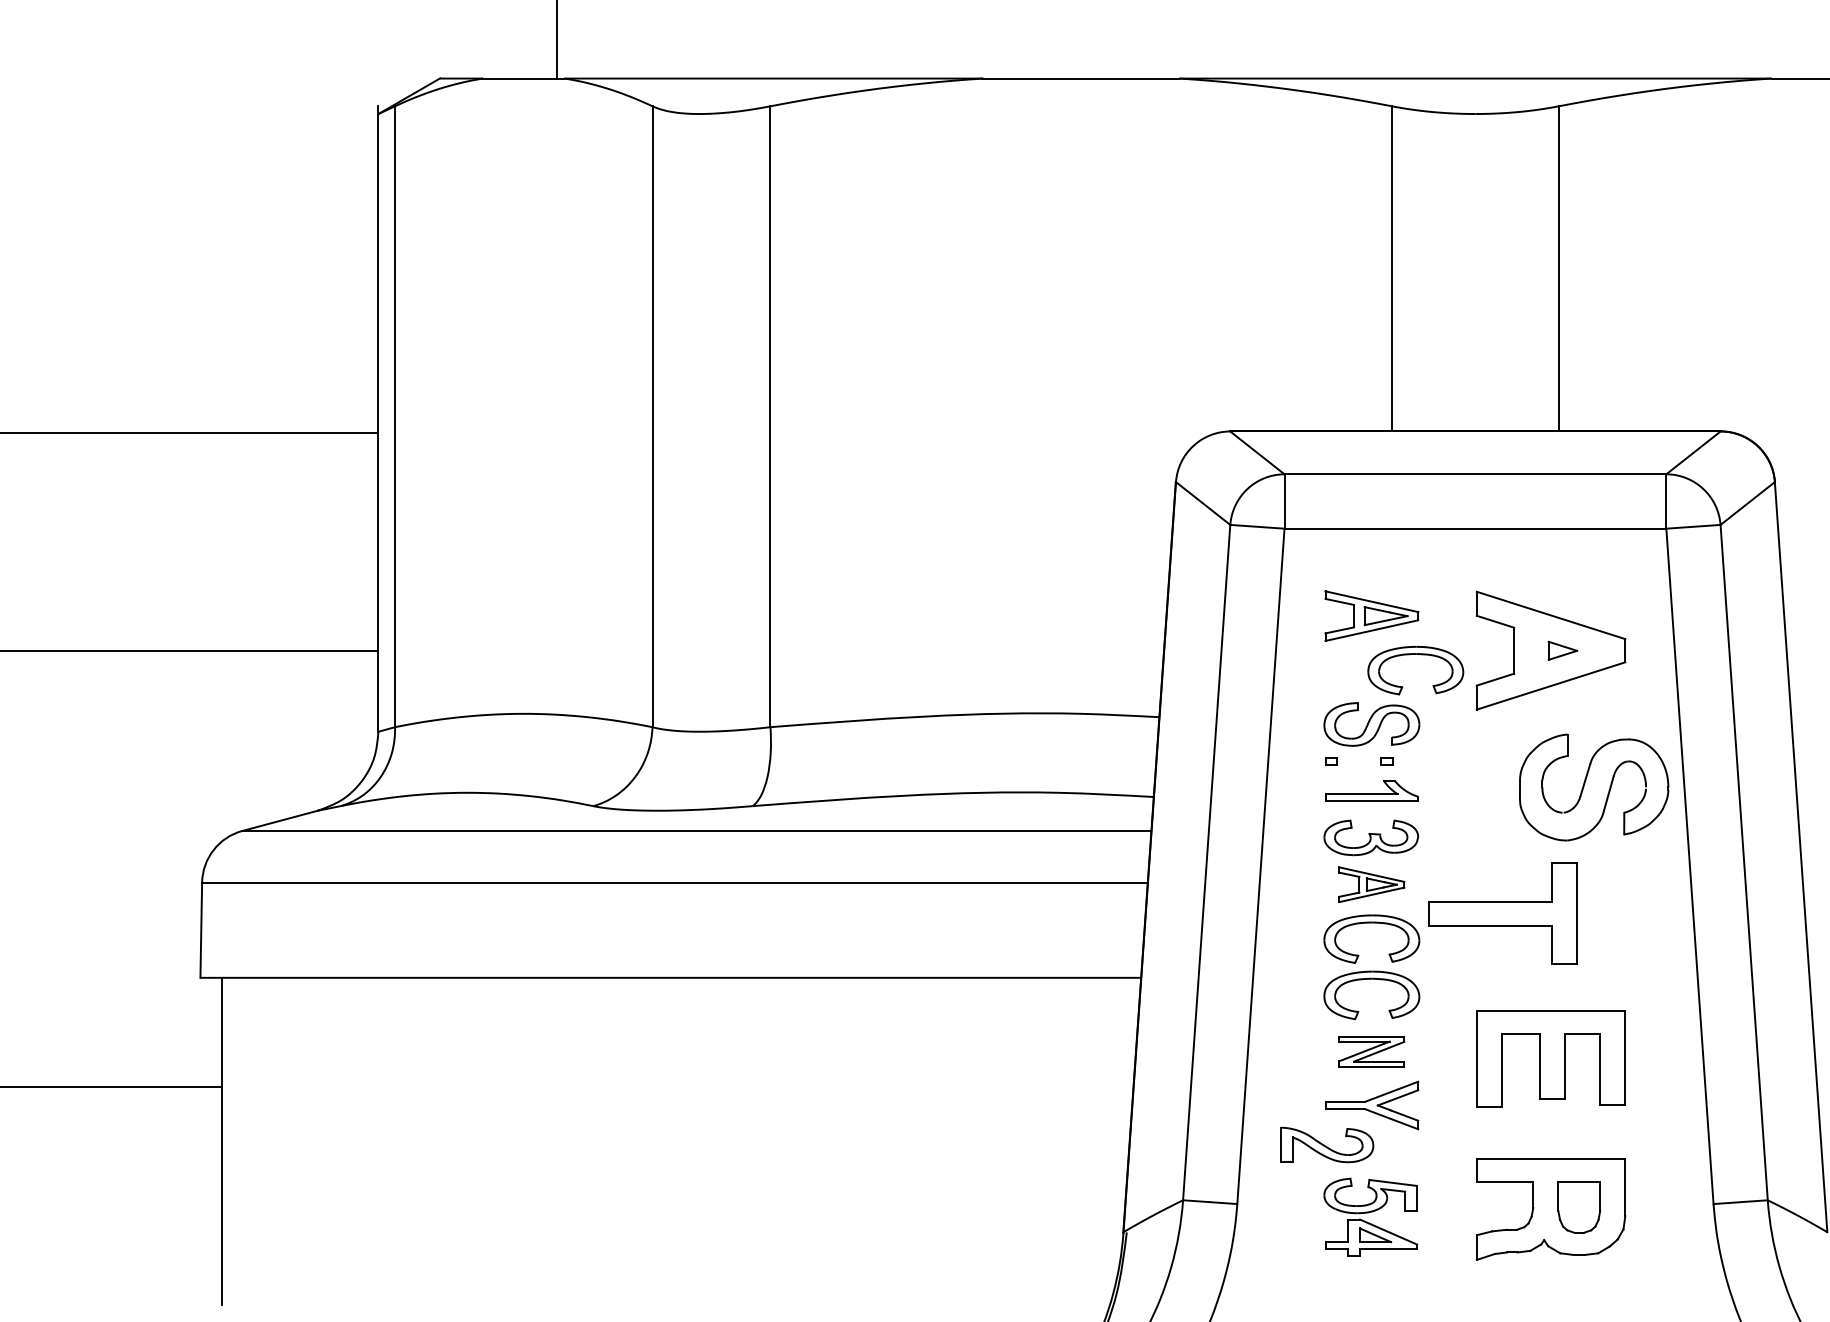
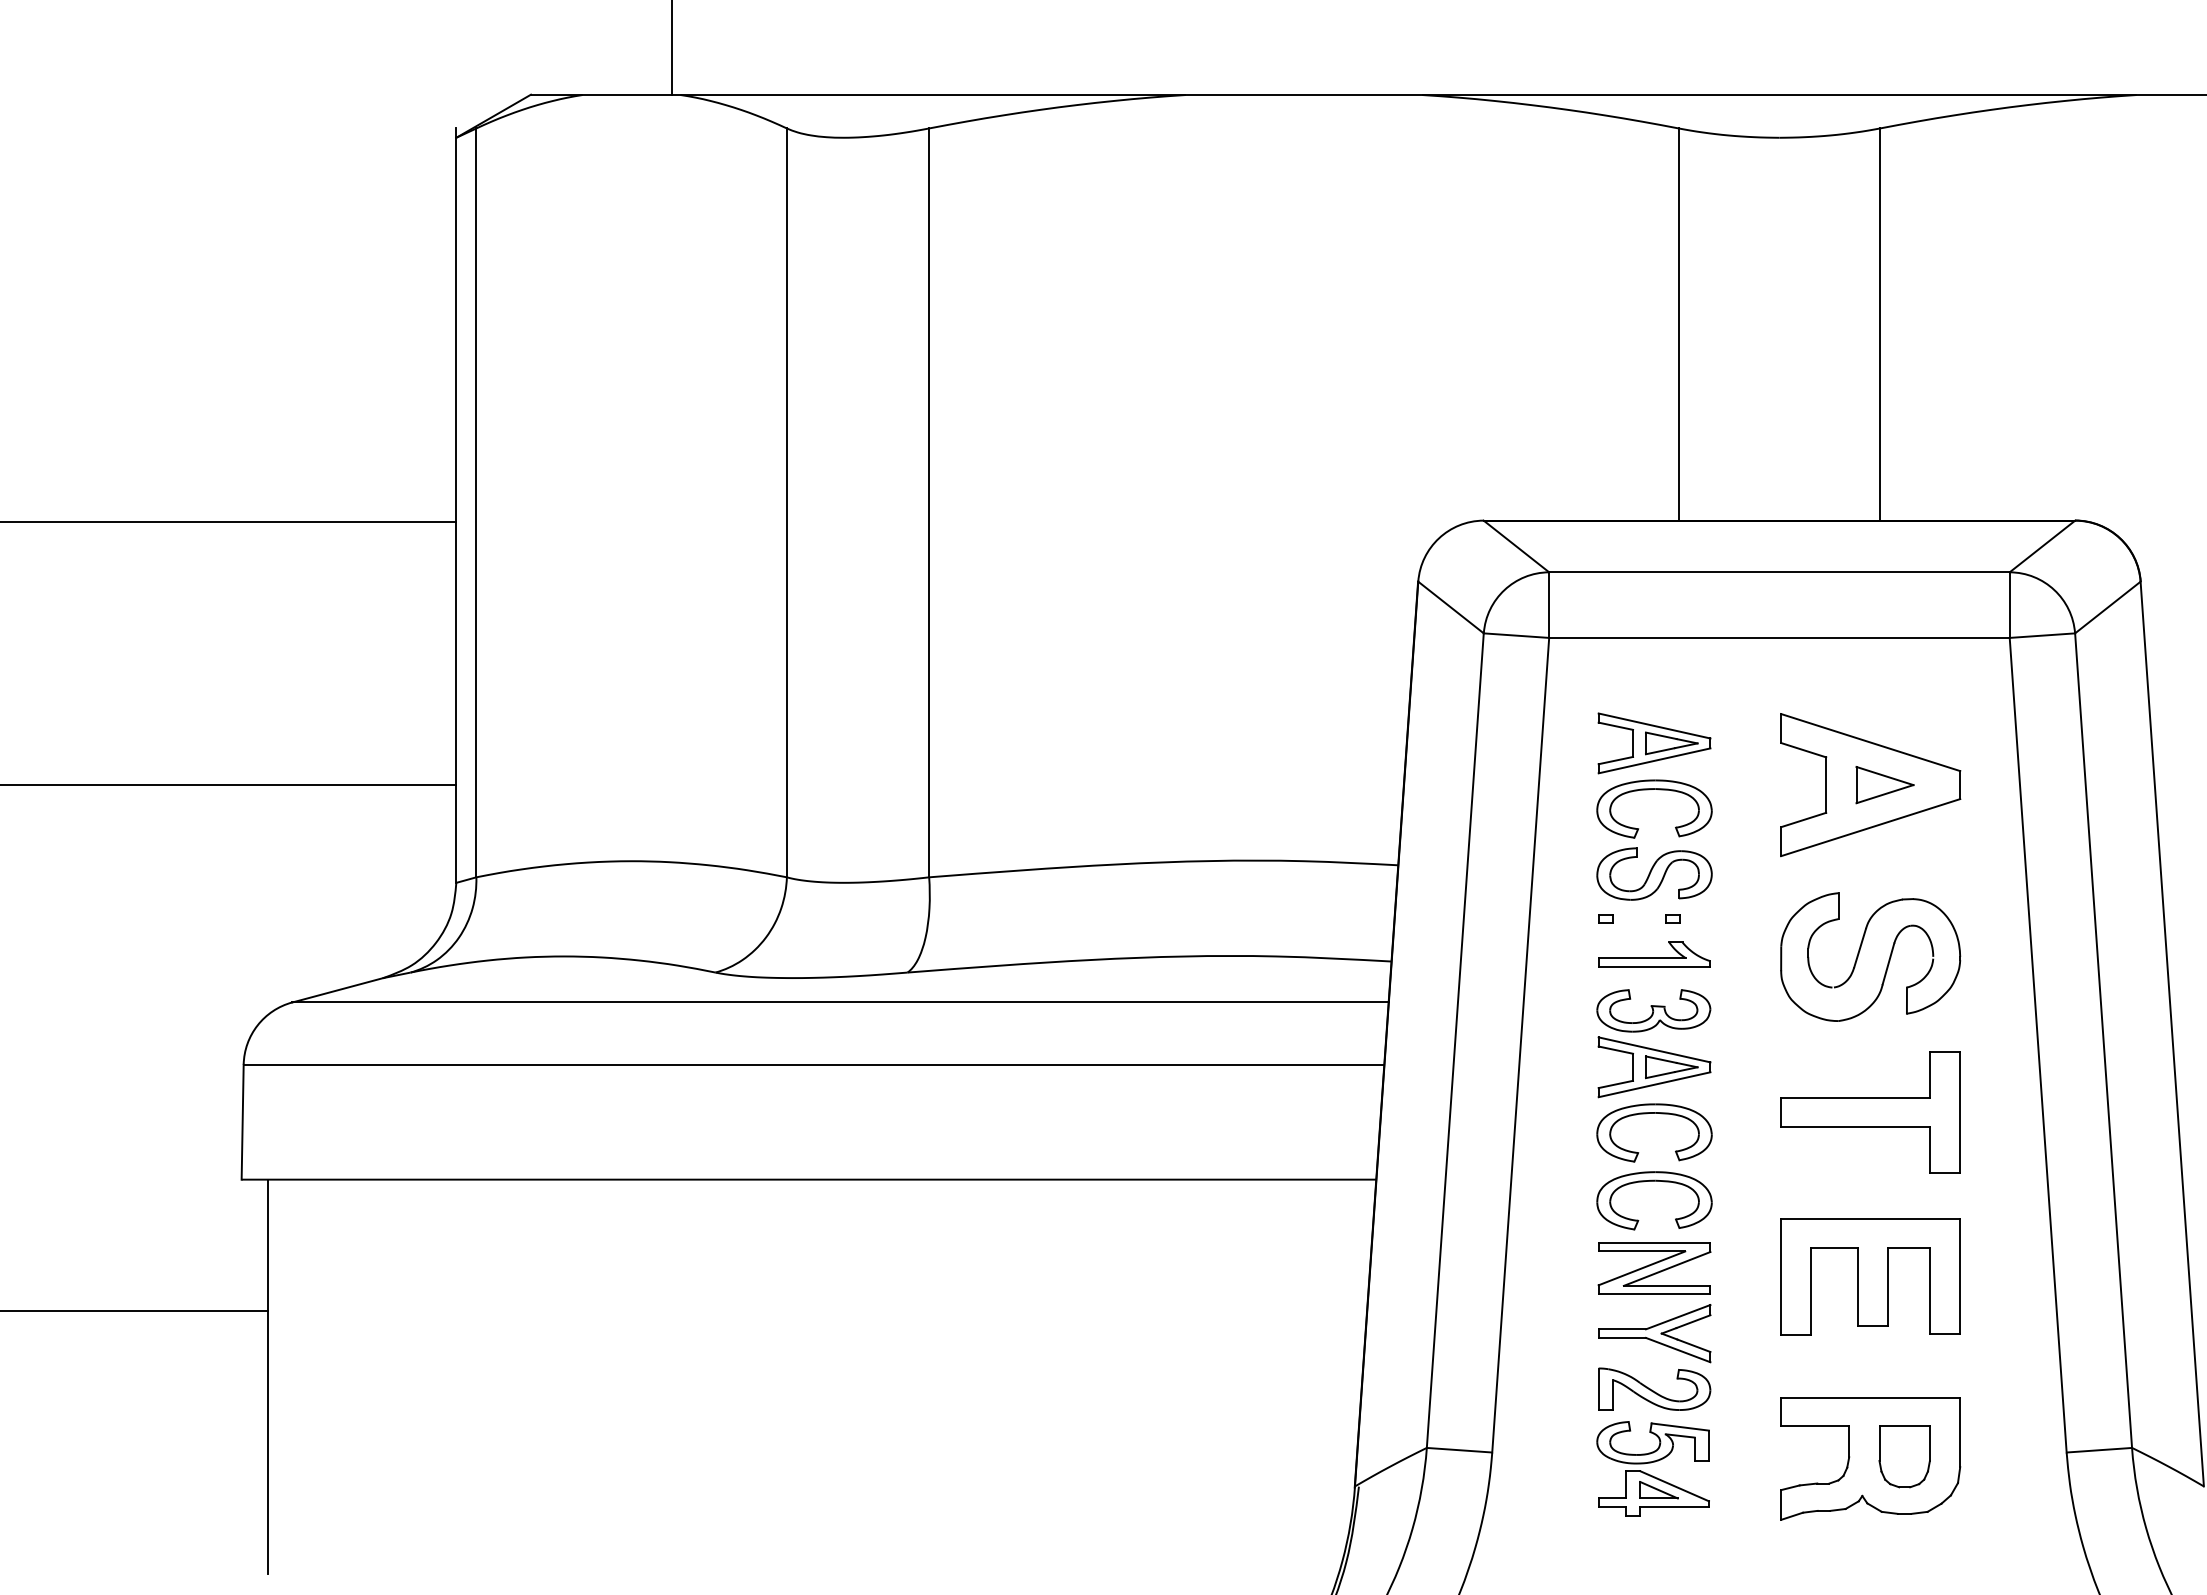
part: (1562, 651) -> (1884, 785), size x1.67
part: (1419, 655) -> (1659, 790), moved
part: (1584, 785) -> (1859, 954), moved
part: (1371, 884) -> (1654, 1067), size x1.43
part: (1502, 913) -> (1870, 1112), moved
part: (1371, 1051) -> (1654, 1268), size x1.43
part: (1327, 1144) -> (1654, 1388), moved

